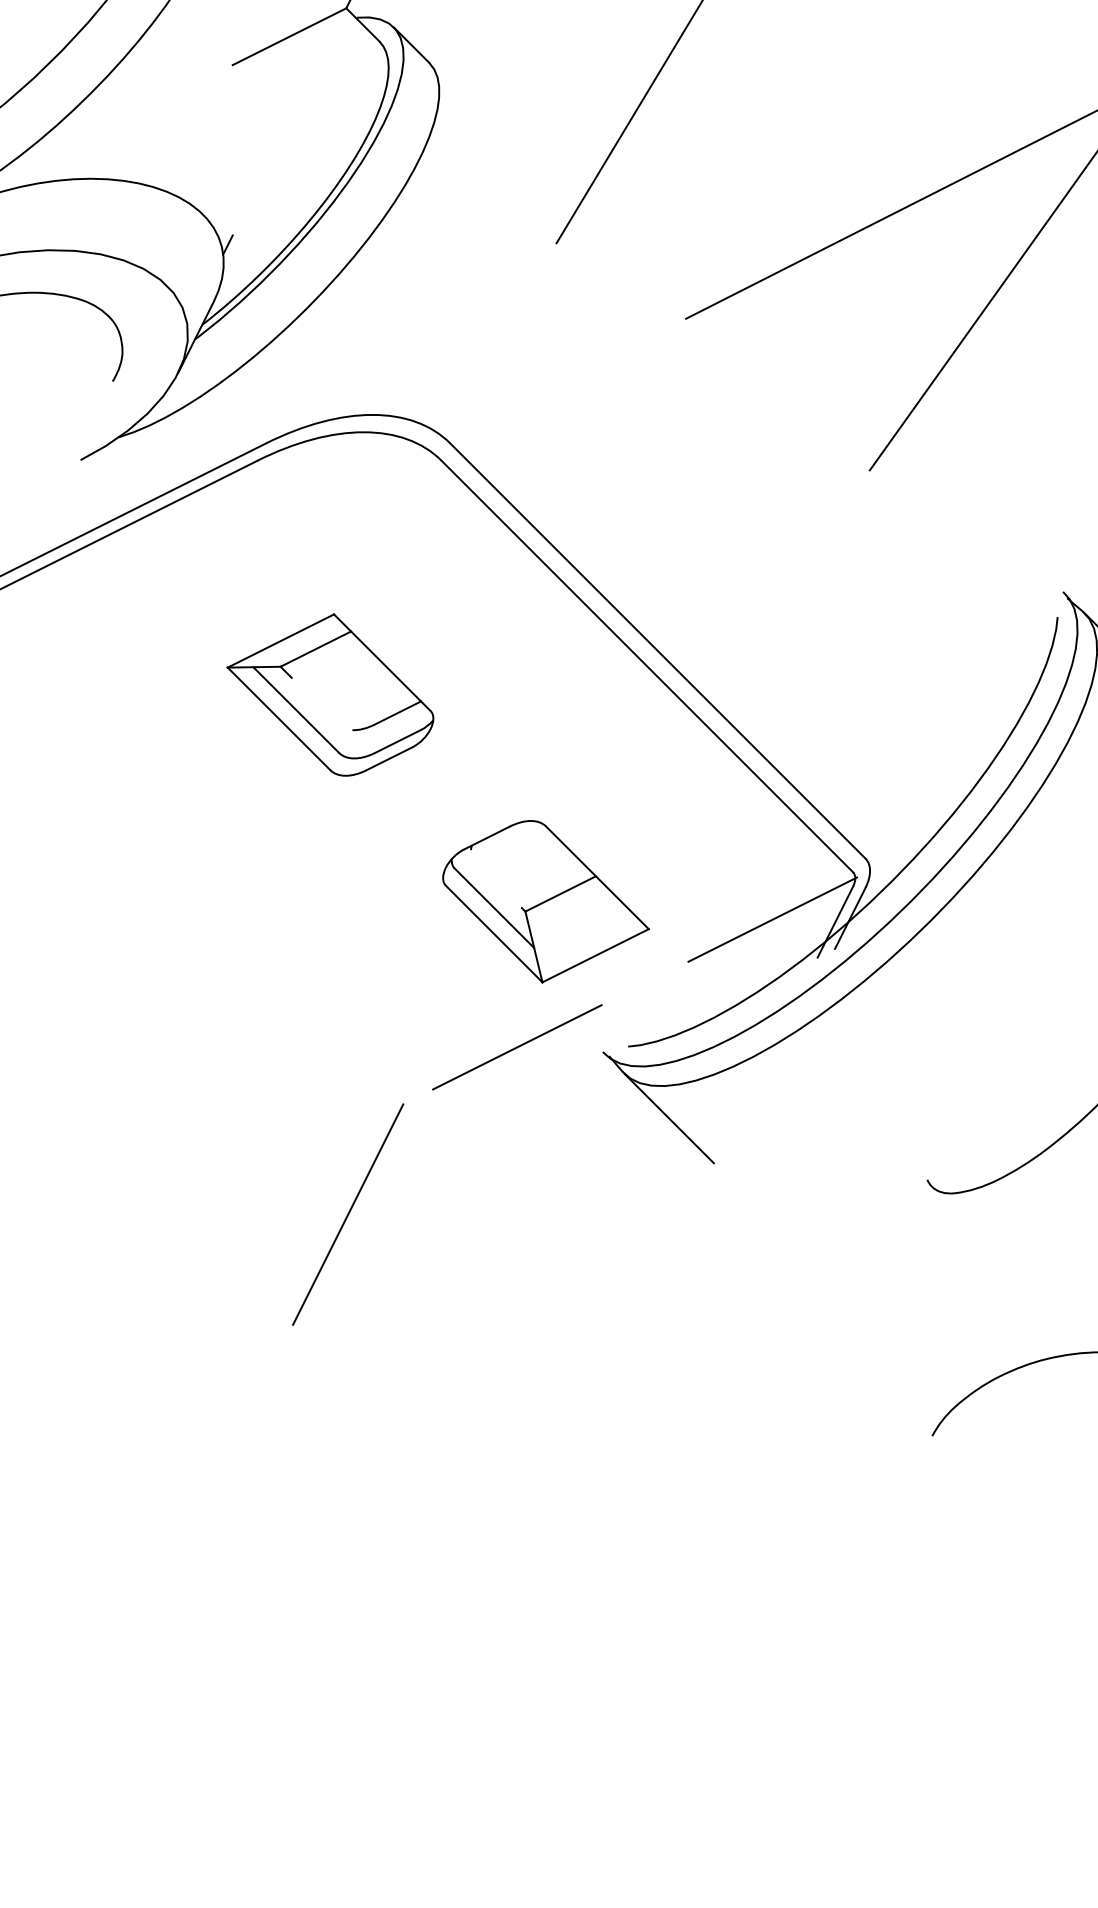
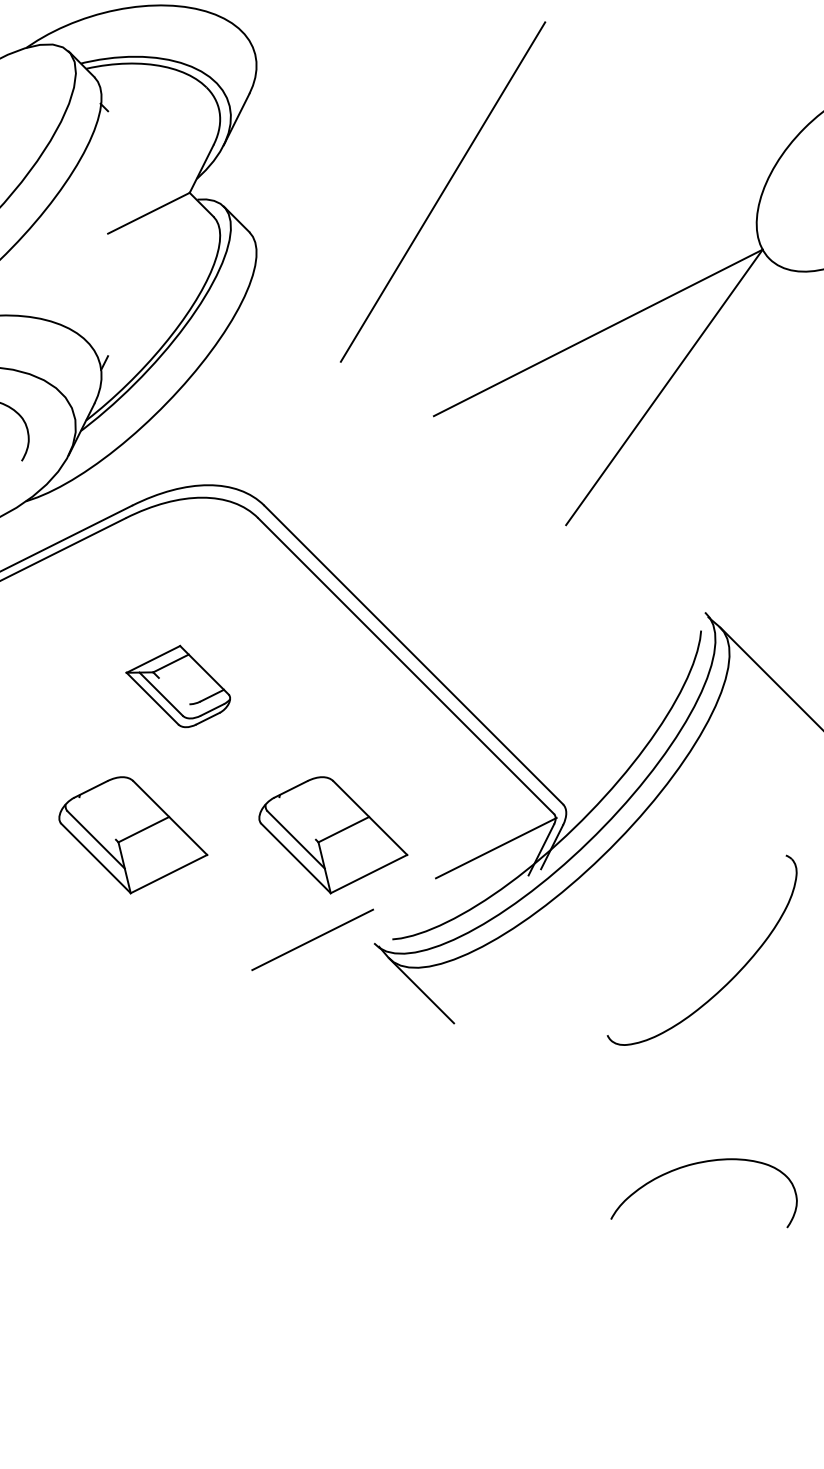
part: (330, 694) -> (178, 686), size x0.7
part: (268, 902) -> (133, 835), added
line: (347, 1213) -> (190, 1059), removed

